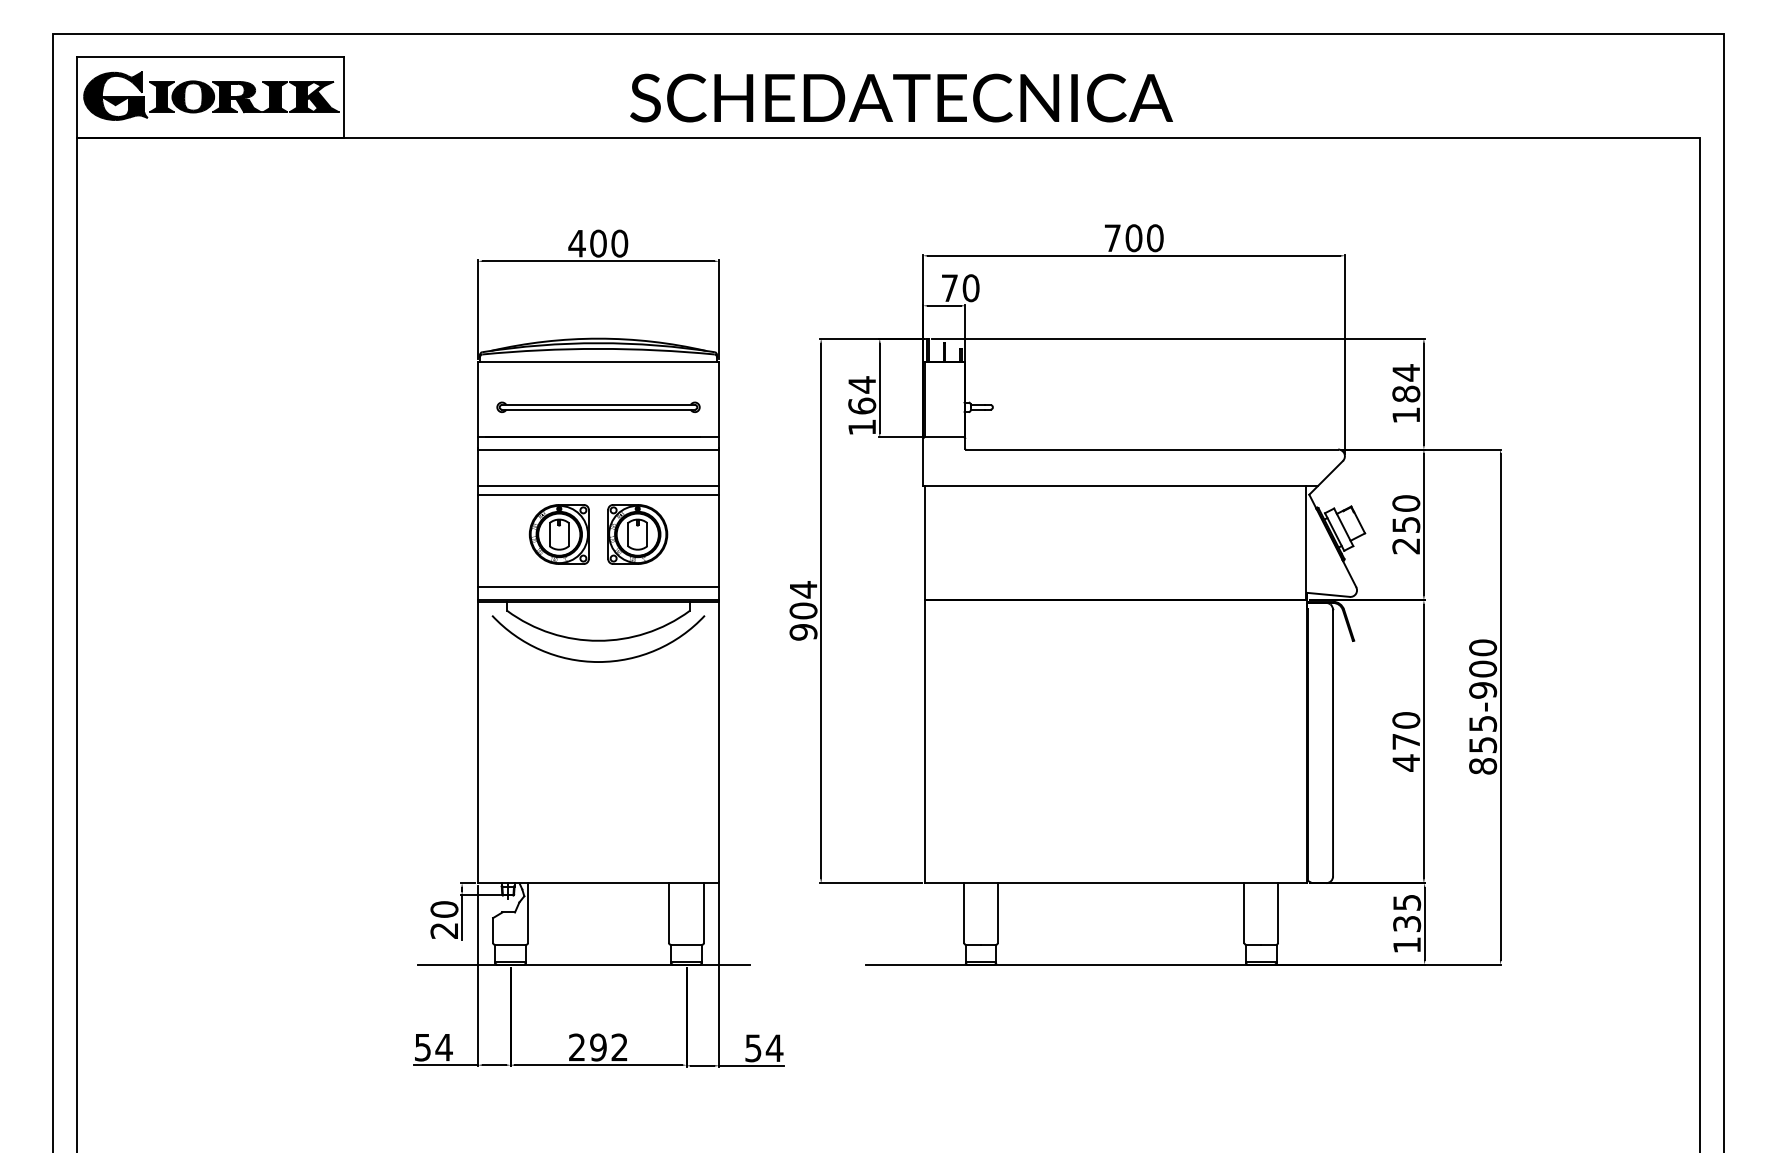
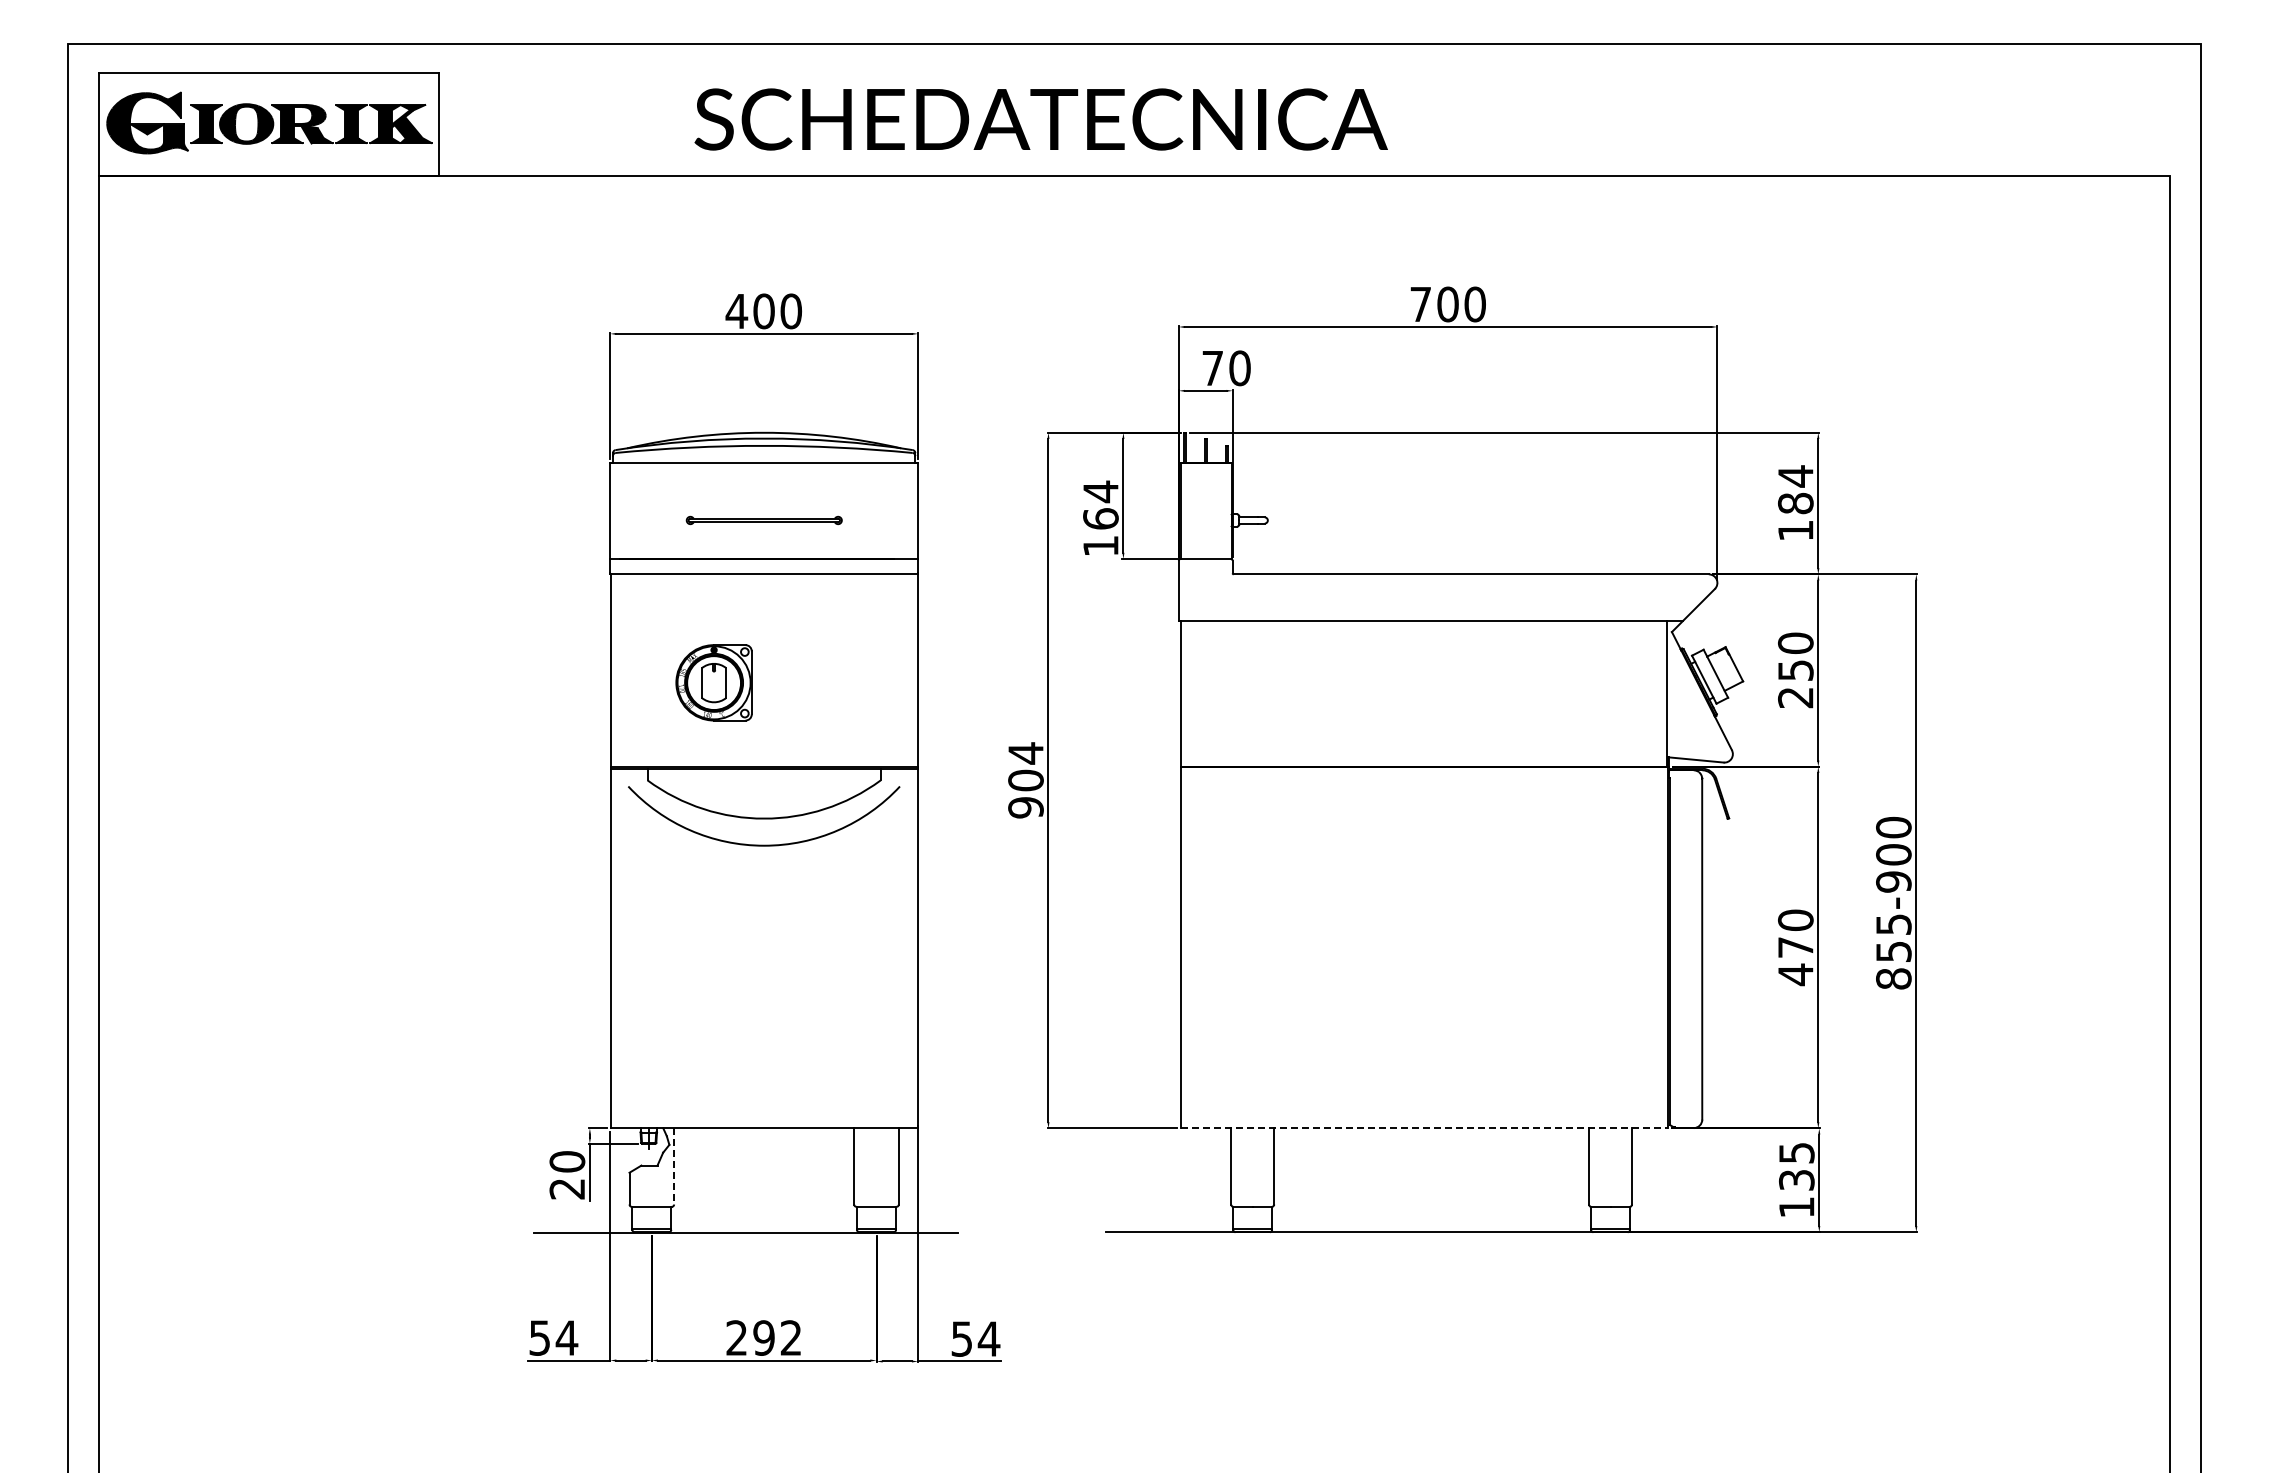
text: (901, 98) -> (1040, 119), moved
part: (598, 407) -> (764, 520), size x0.6
line: (598, 485) -> (763, 620), removed
line: (598, 495) -> (763, 632), removed
part: (637, 534) -> (813, 682), removed
line: (598, 586) -> (763, 749), removed
line: (1115, 883) -> (1424, 1128), solid -> dashed
line: (528, 913) -> (674, 1166), solid -> dashed

